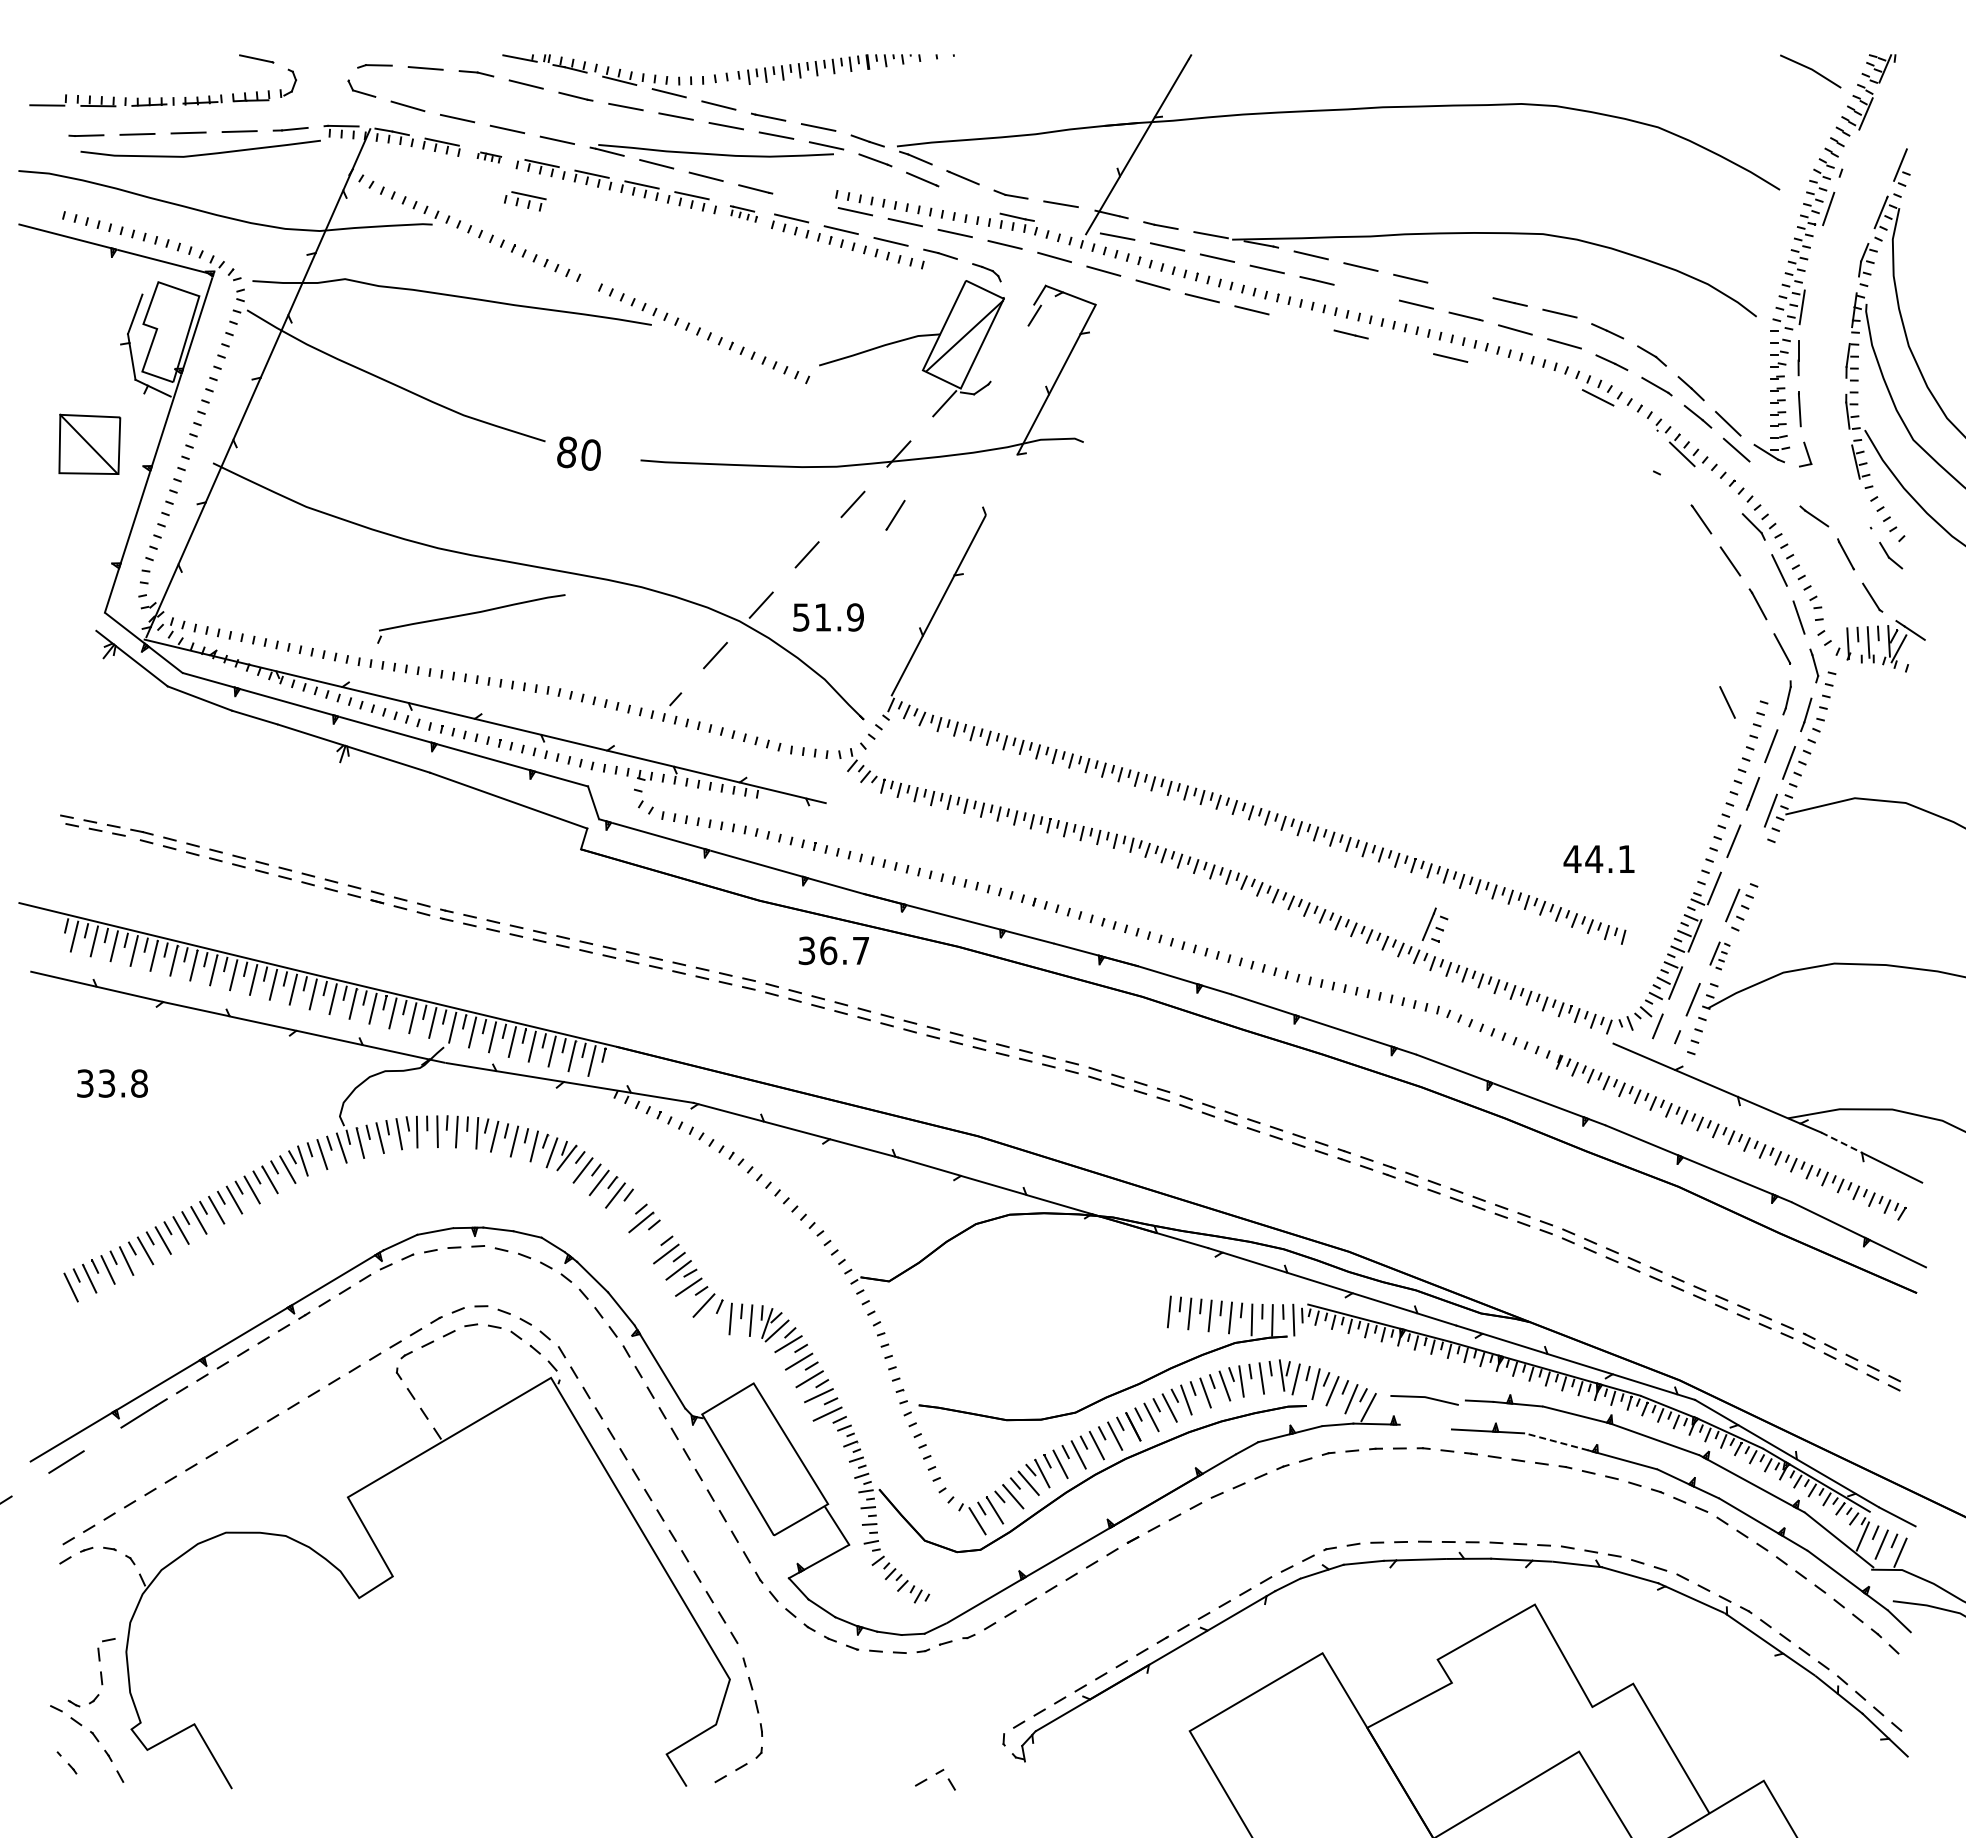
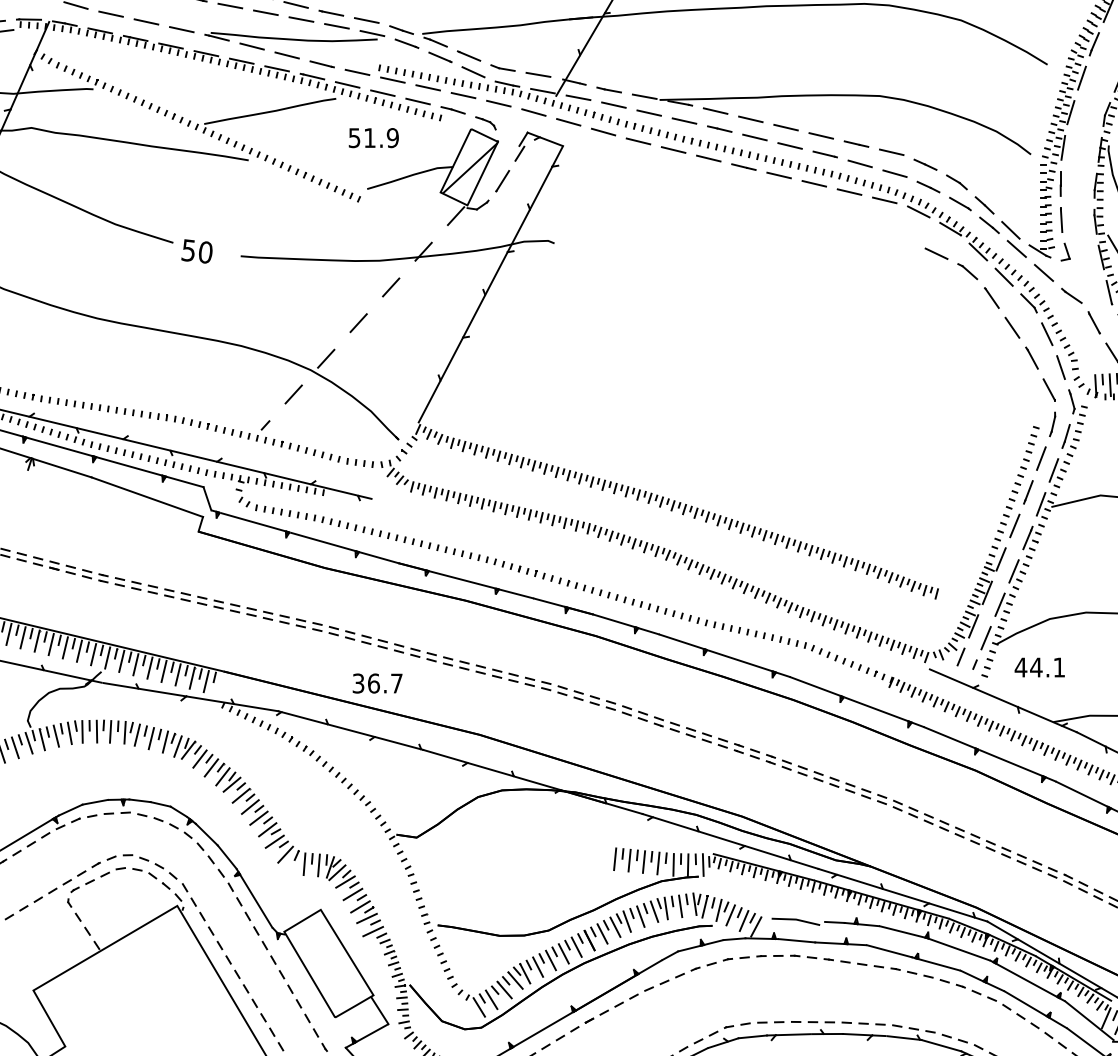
part: (489, 157) -> (133, 41), size x1.67
line: (1847, 157) -> (1095, 41), added
line: (805, 200) -> (357, 72), added
line: (968, 200) -> (472, 72), added
part: (525, 201) -> (159, 72), removed
part: (743, 213) -> (313, 81), size x1.43
line: (1067, 227) -> (543, 91), added
line: (1812, 257) -> (1070, 112), added
line: (1460, 290) -> (821, 135), added
line: (1366, 292) -> (754, 137), added
line: (1301, 322) -> (708, 158), added
line: (1400, 346) -> (778, 175), added
line: (1499, 369) -> (848, 191), added
line: (1549, 381) -> (884, 200), added
line: (1642, 421) -> (950, 228), added
text: (566, 452) -> (188, 250), 80 -> 50
line: (1622, 456) -> (936, 253), added
line: (1669, 483) -> (969, 272), added
line: (1774, 483) -> (1043, 272), added
line: (1001, 484) -> (496, 273), added
line: (1718, 490) -> (1003, 277), added
line: (1866, 511) -> (1108, 292), added
line: (895, 515) -> (502, 181), moved
text: (828, 617) -> (373, 138), moved
part: (471, 618) -> (269, 115), moved
line: (1727, 702) -> (1010, 427), removed
text: (1598, 858) -> (1039, 667), moved
part: (1434, 924) -> (1031, 538), moved
text: (833, 950) -> (377, 683), moved
part: (1719, 955) -> (1004, 606), size x1.43
line: (1841, 1142) -> (1091, 739), dashed -> solid
line: (628, 1206) -> (232, 784), added
line: (654, 1237) -> (250, 806), added
line: (1425, 1426) -> (796, 940), added
line: (1556, 1441) -> (889, 950), dashed -> solid

